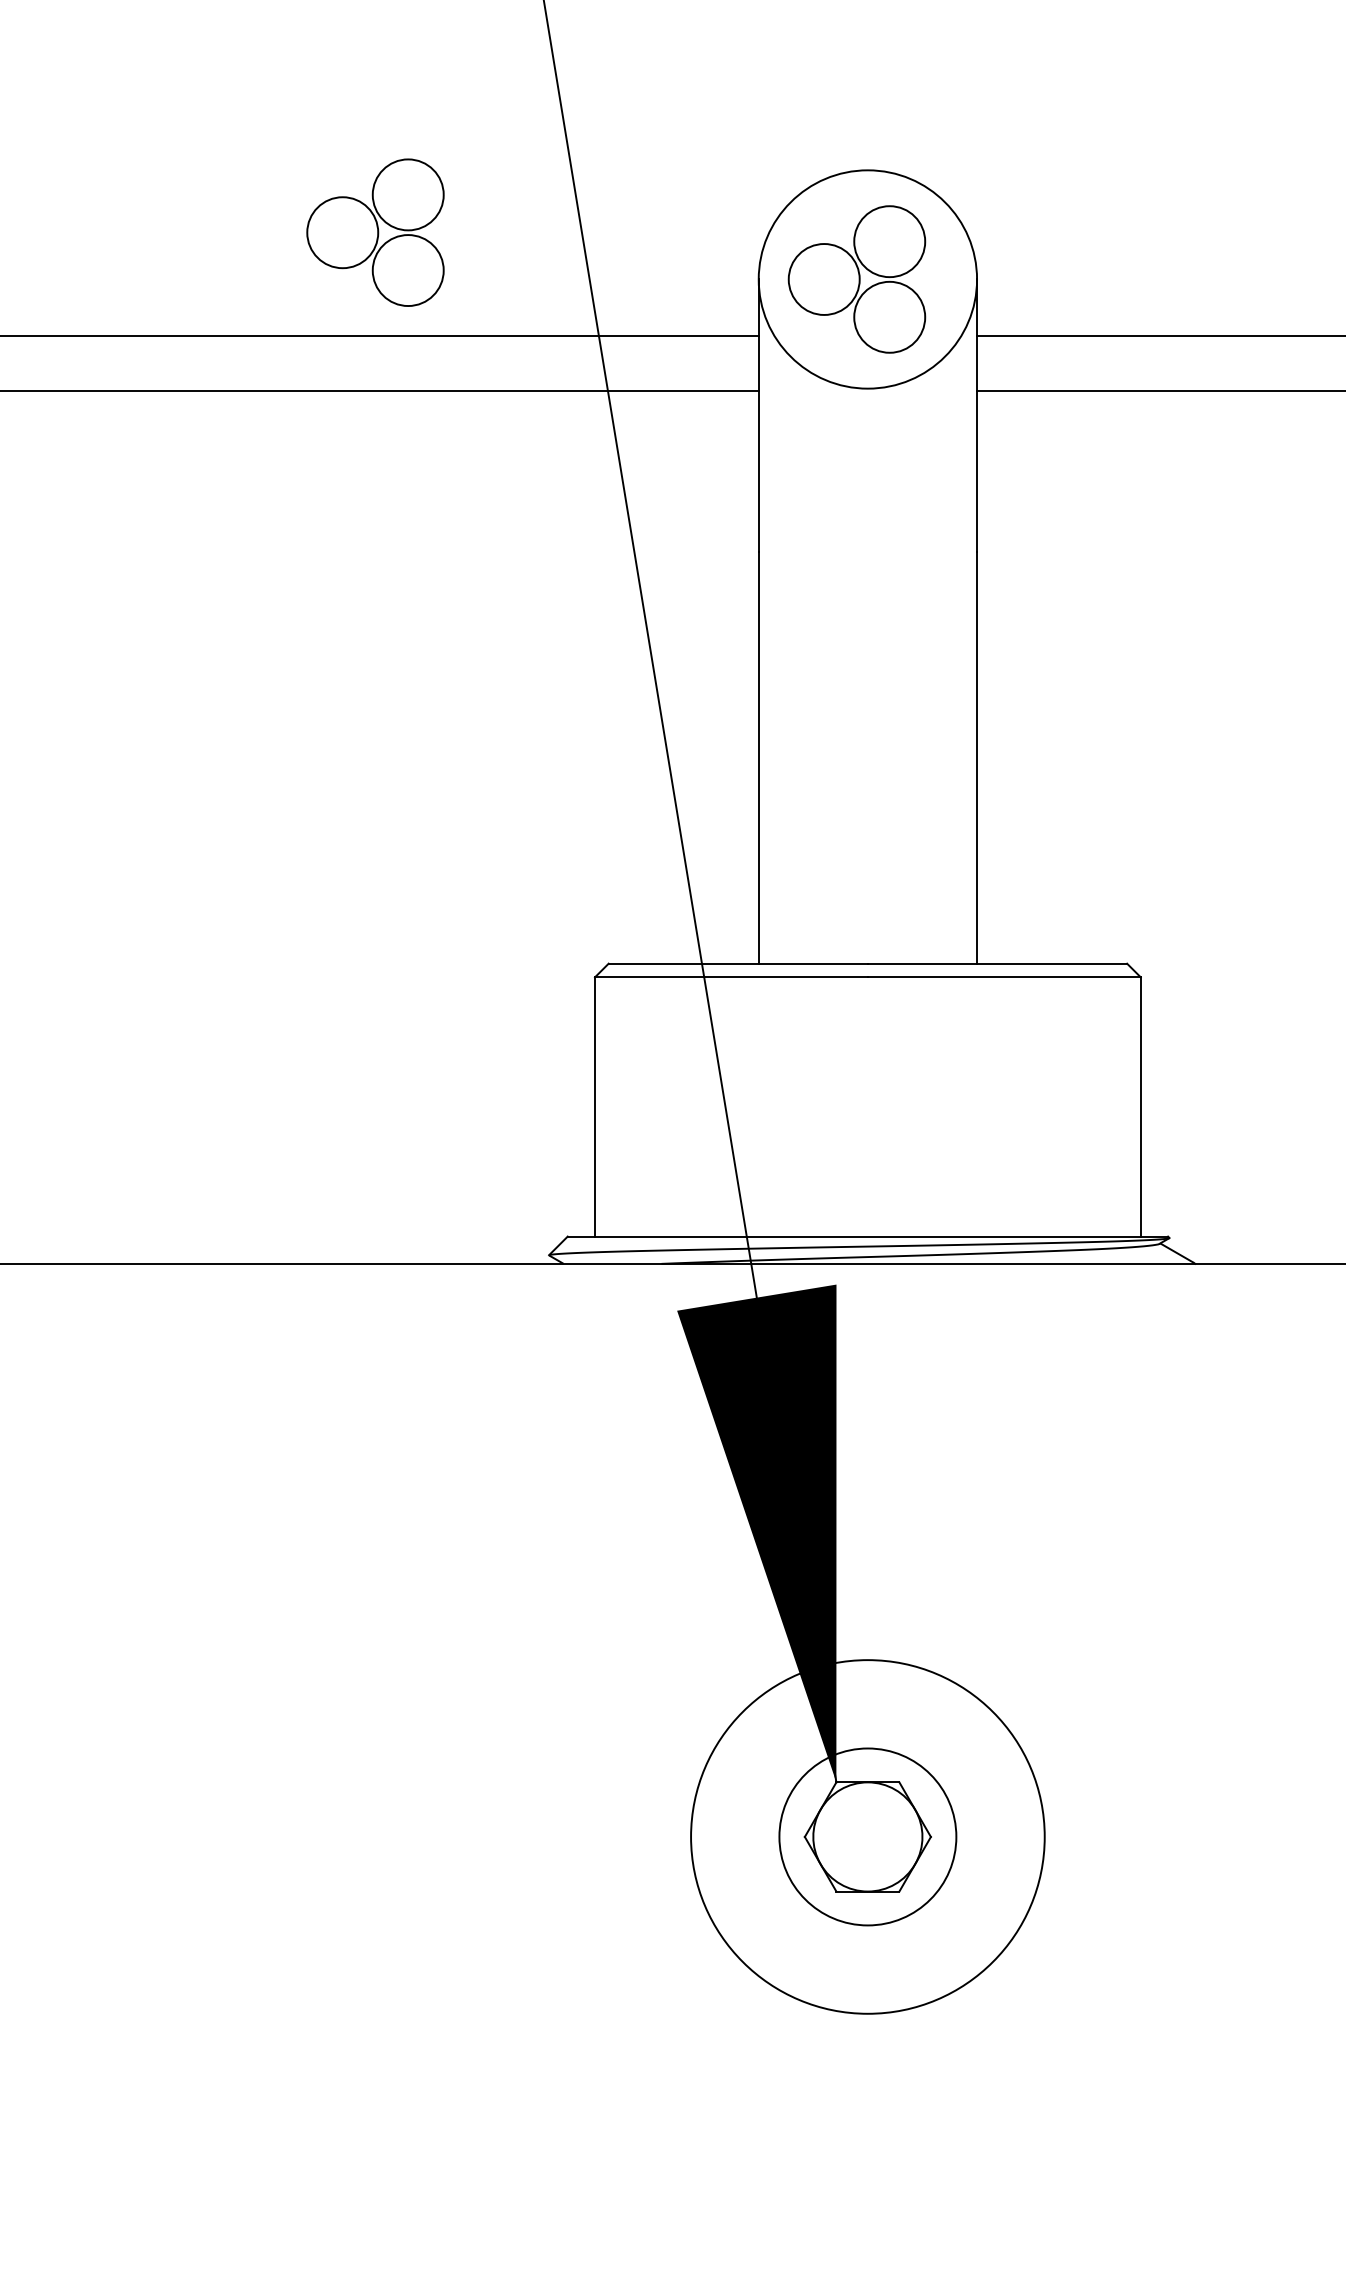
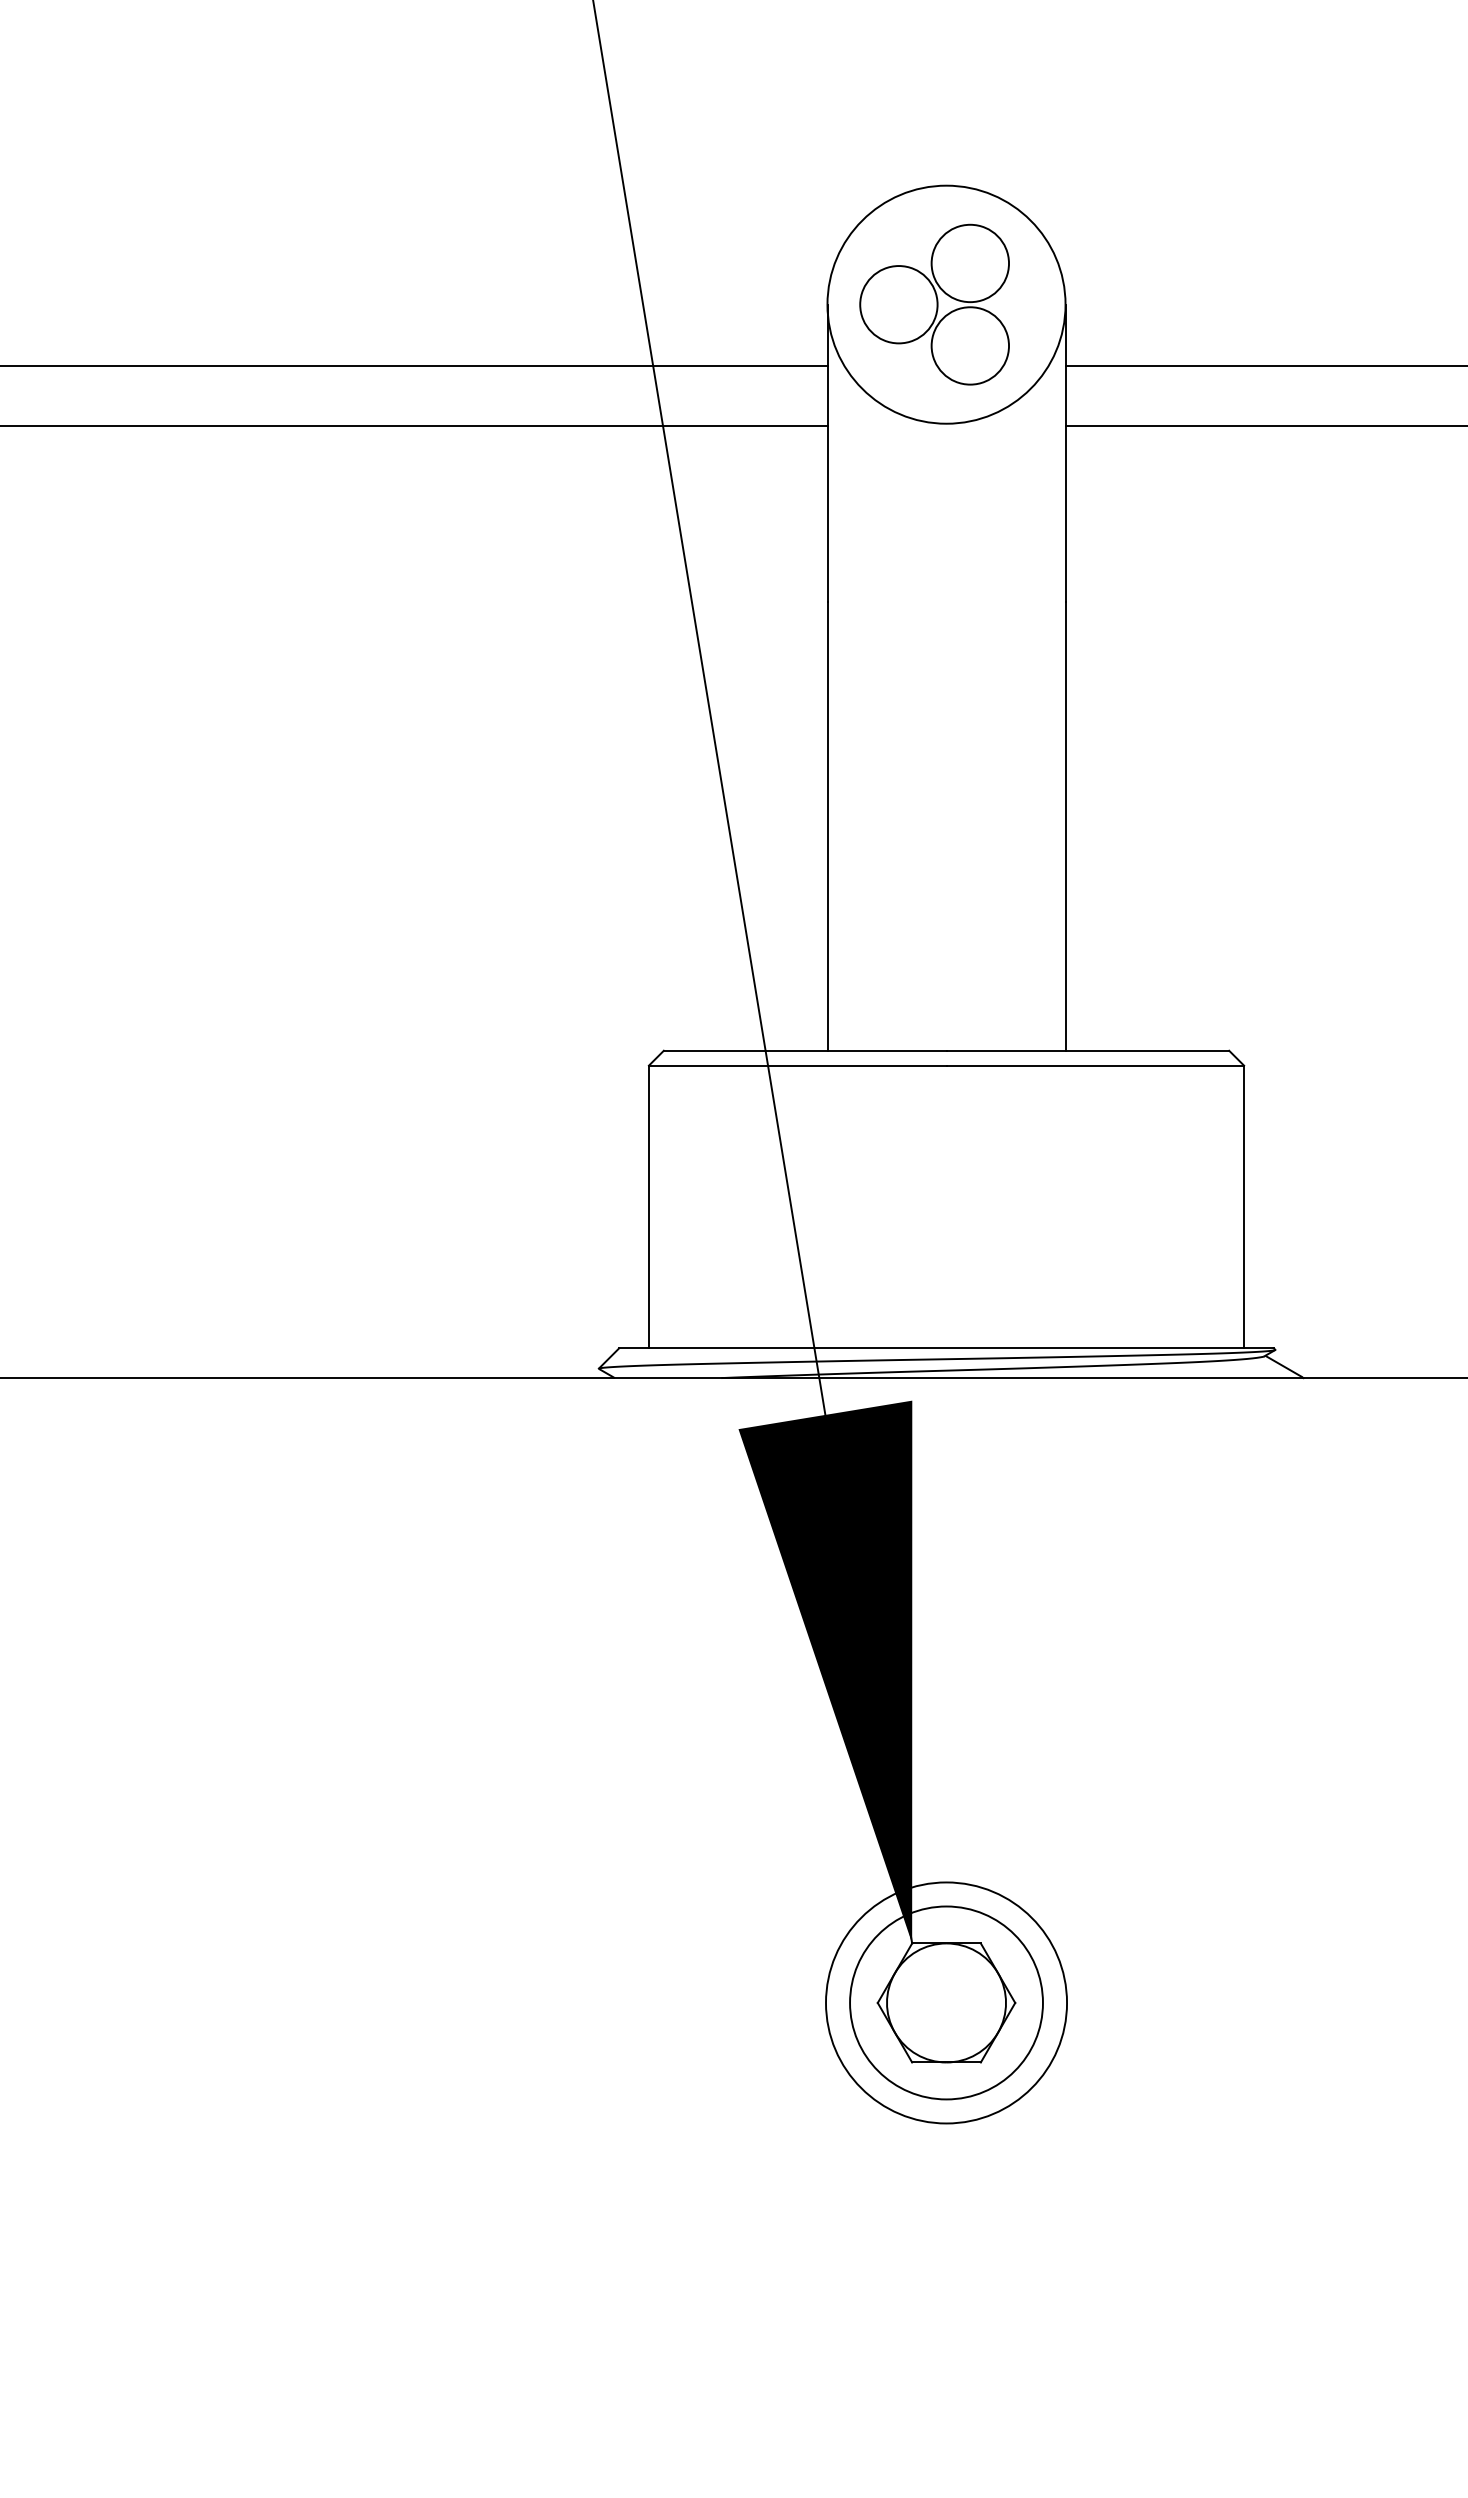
part: (375, 232) -> (409, 253), removed
circle: (867, 1836) -> (946, 2002), size x0.62

